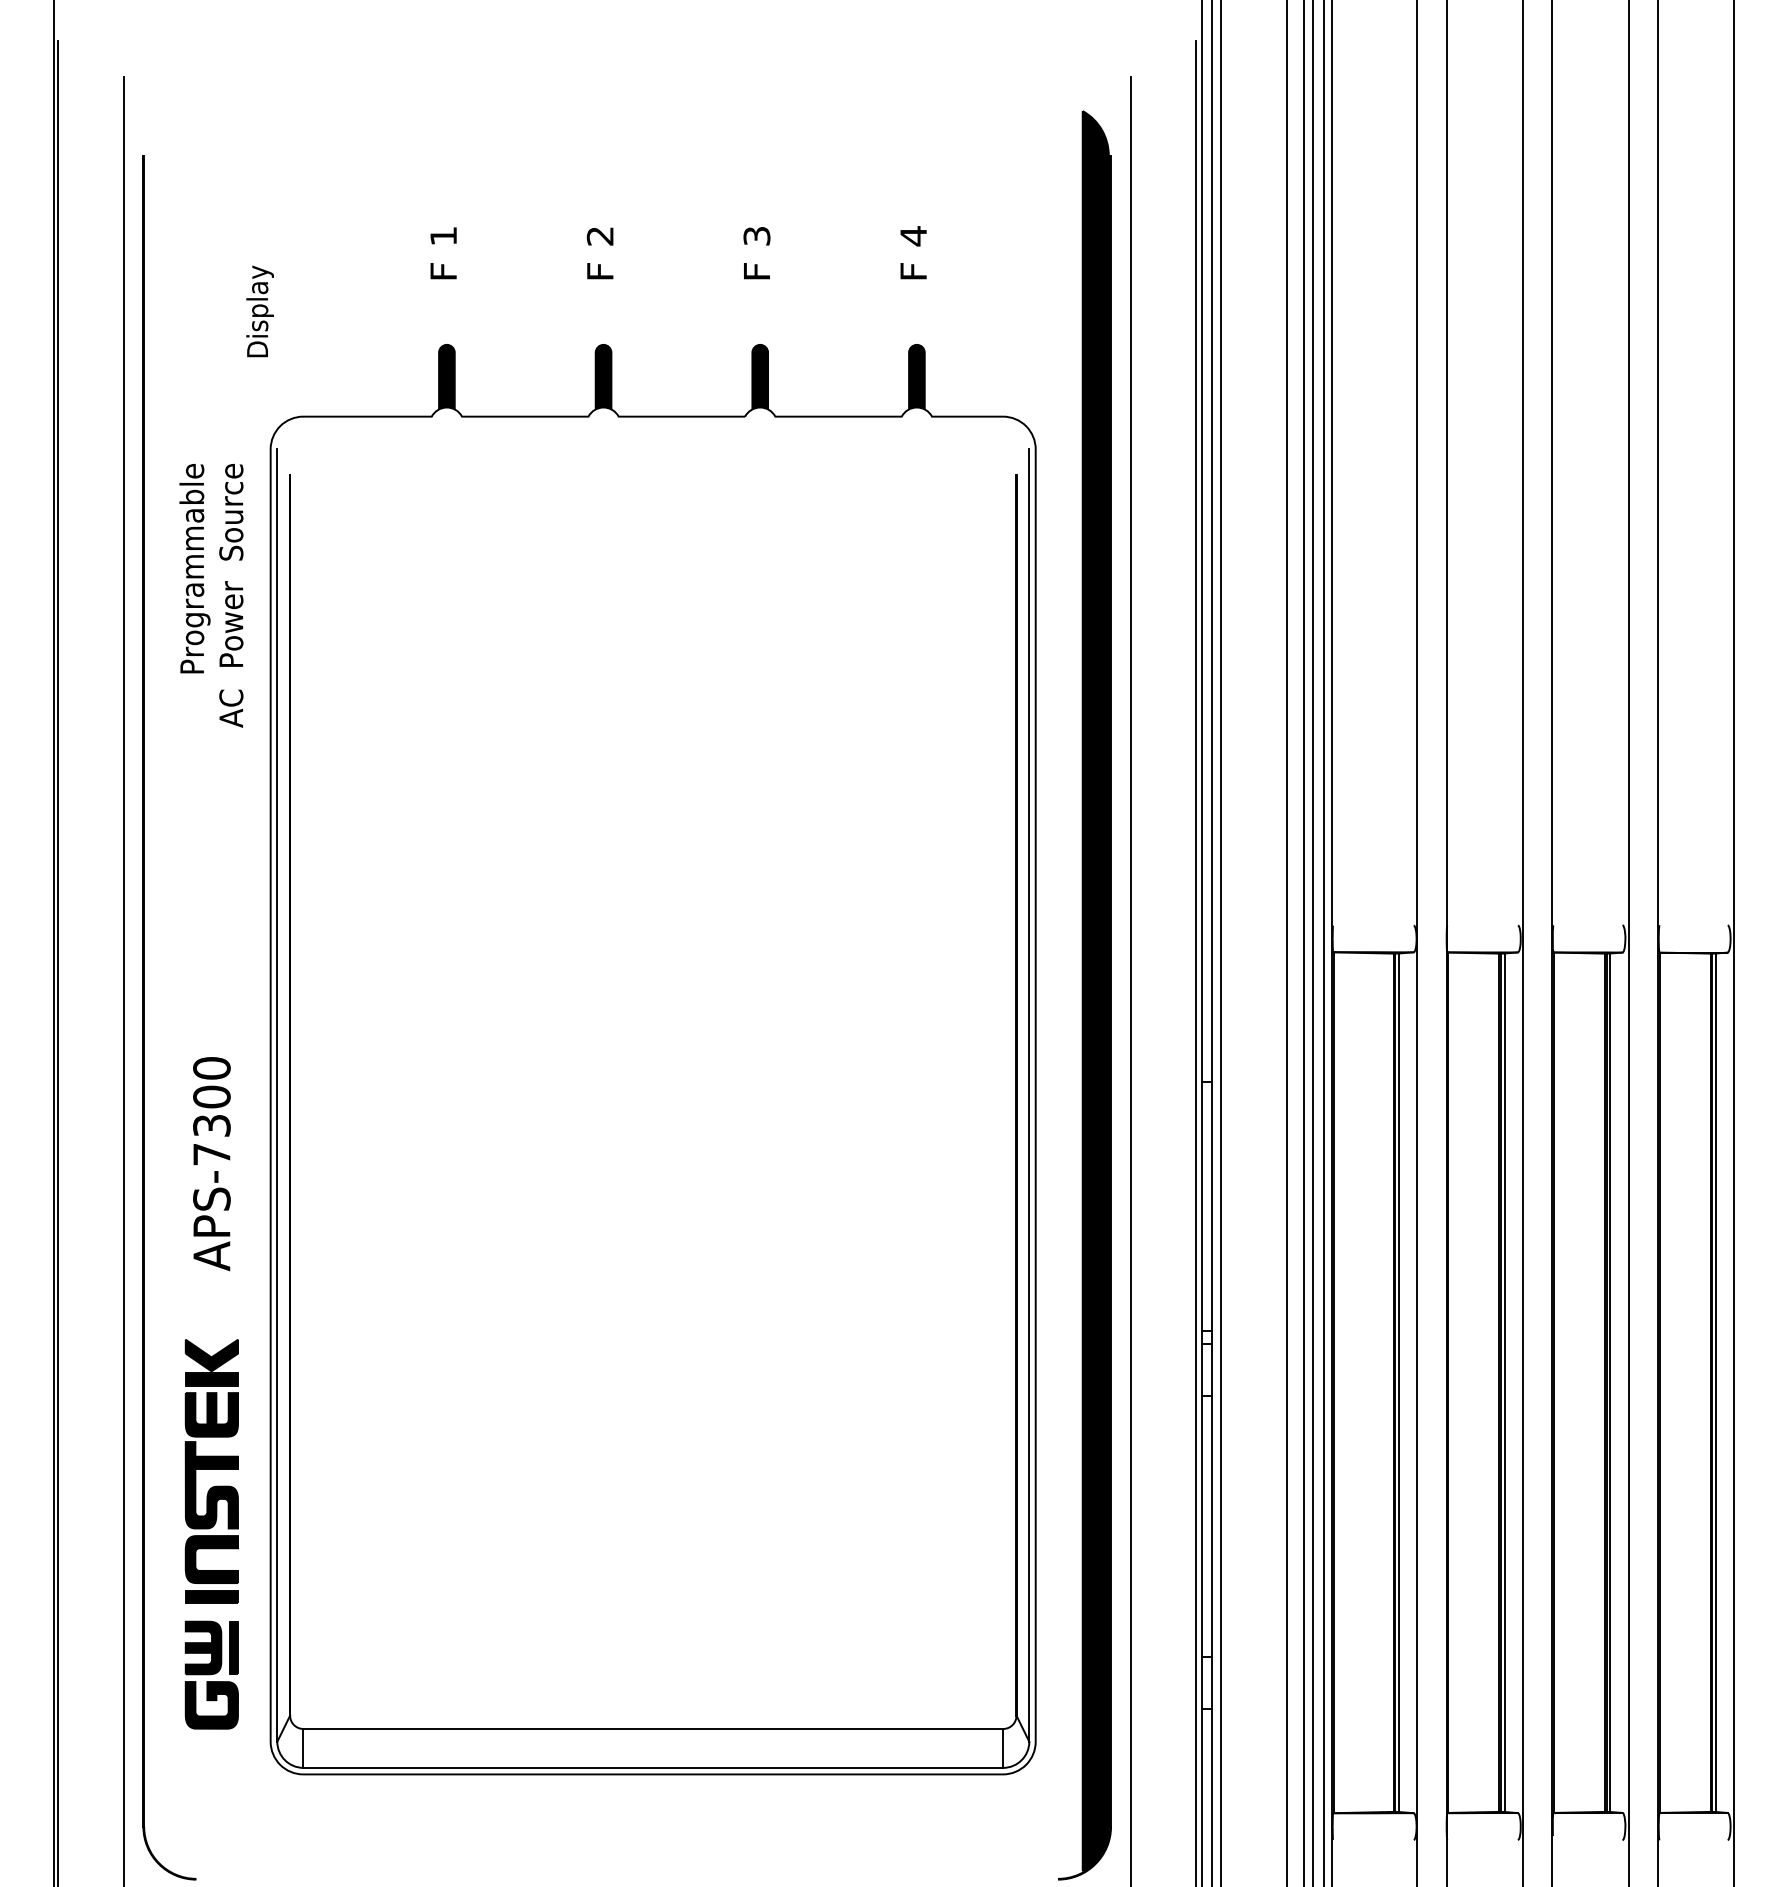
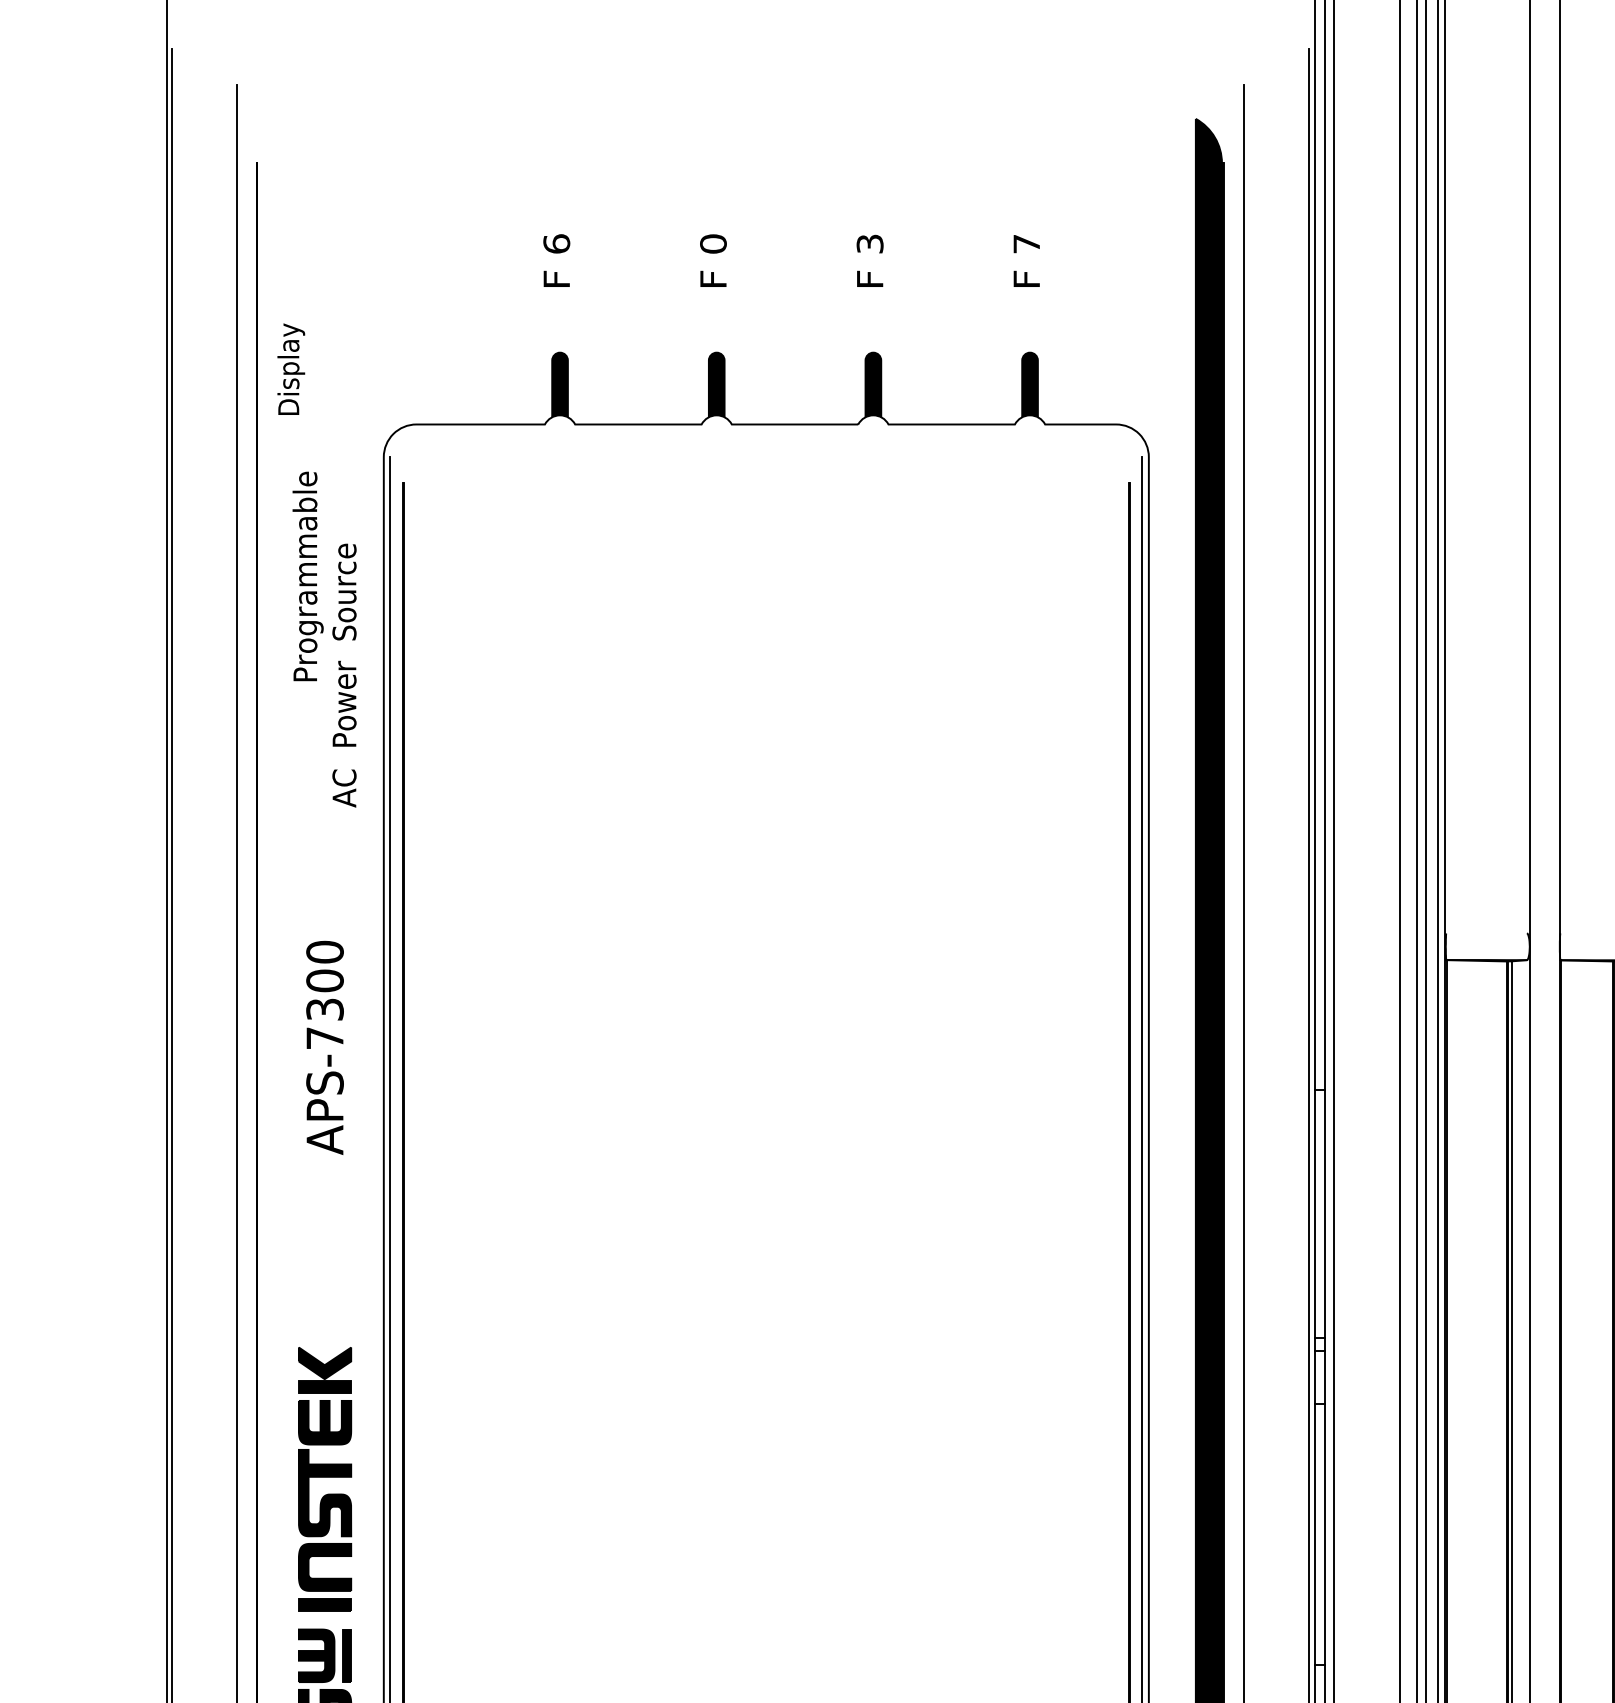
text: (443, 235) -> (556, 243), 1 -> 6
text: (599, 235) -> (712, 243), 2 -> 0
text: (913, 236) -> (1026, 244), 4 -> 7
text: (259, 311) -> (290, 369), moved
text: (231, 595) -> (344, 675), moved
text: (211, 1164) -> (324, 1048), moved

